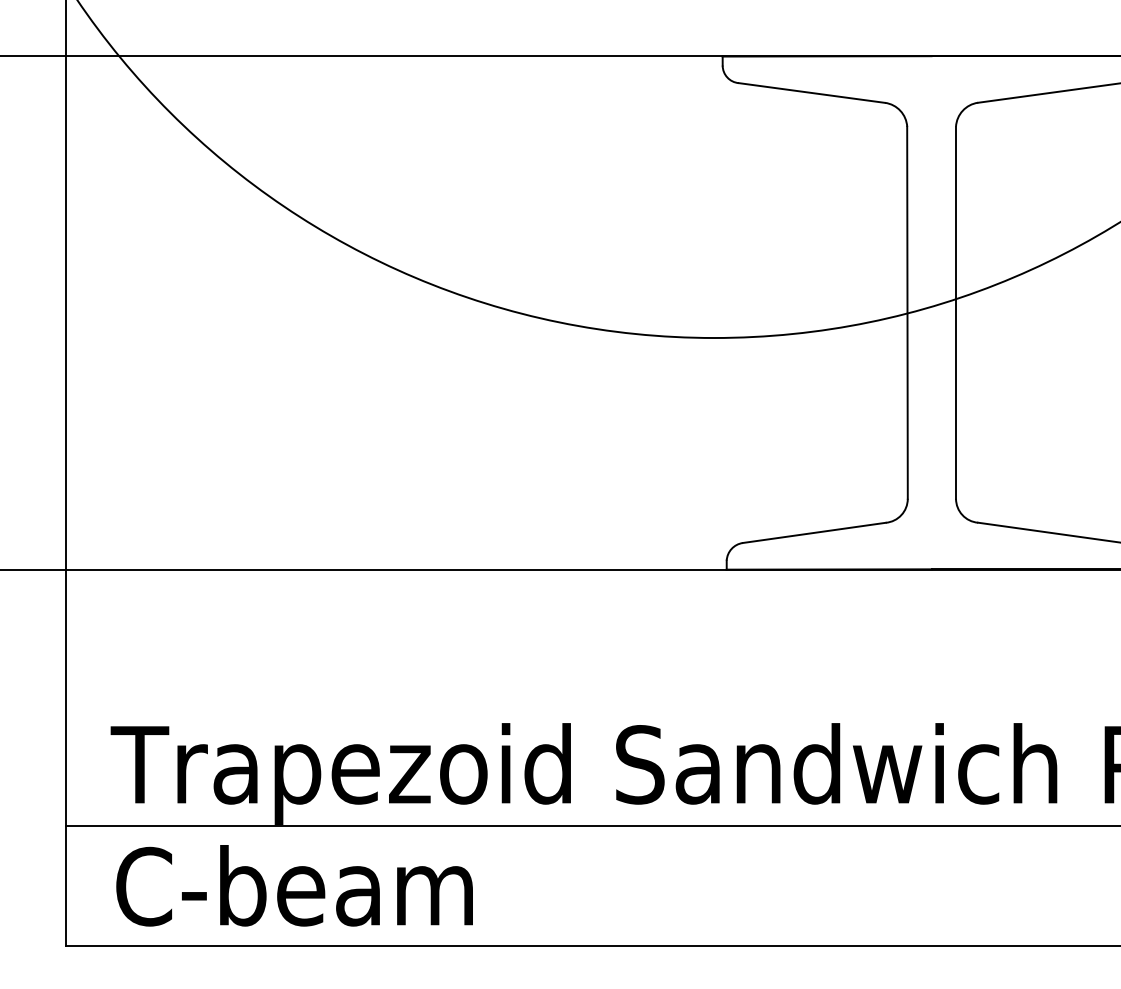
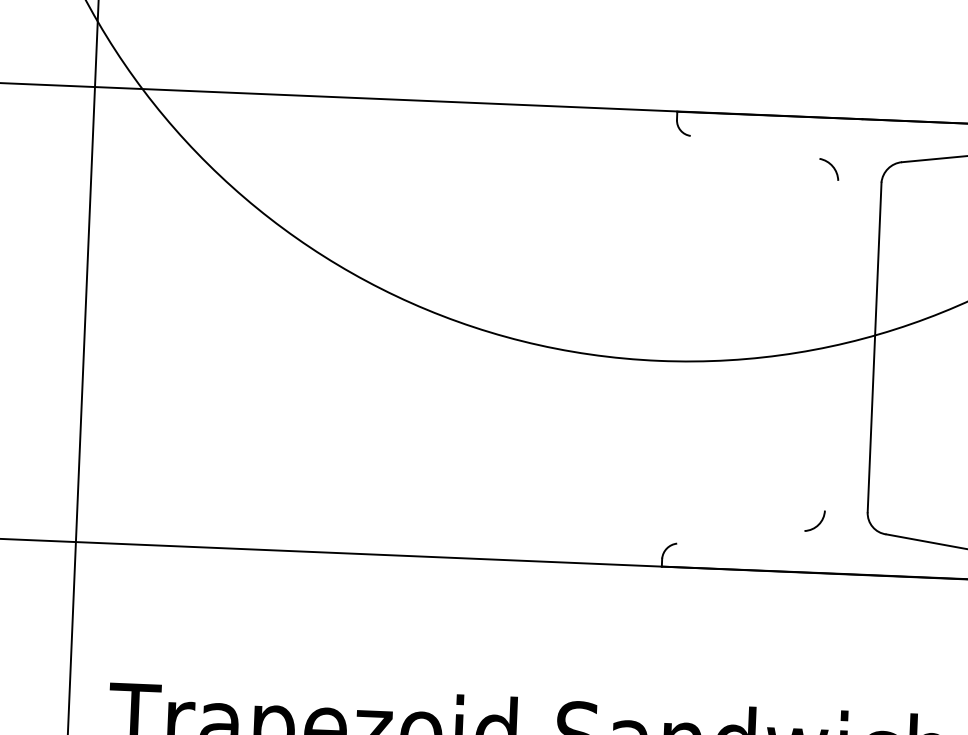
line: (811, 92) -> (754, 146), removed
line: (907, 312) -> (831, 345), removed
line: (813, 532) -> (740, 536), removed

